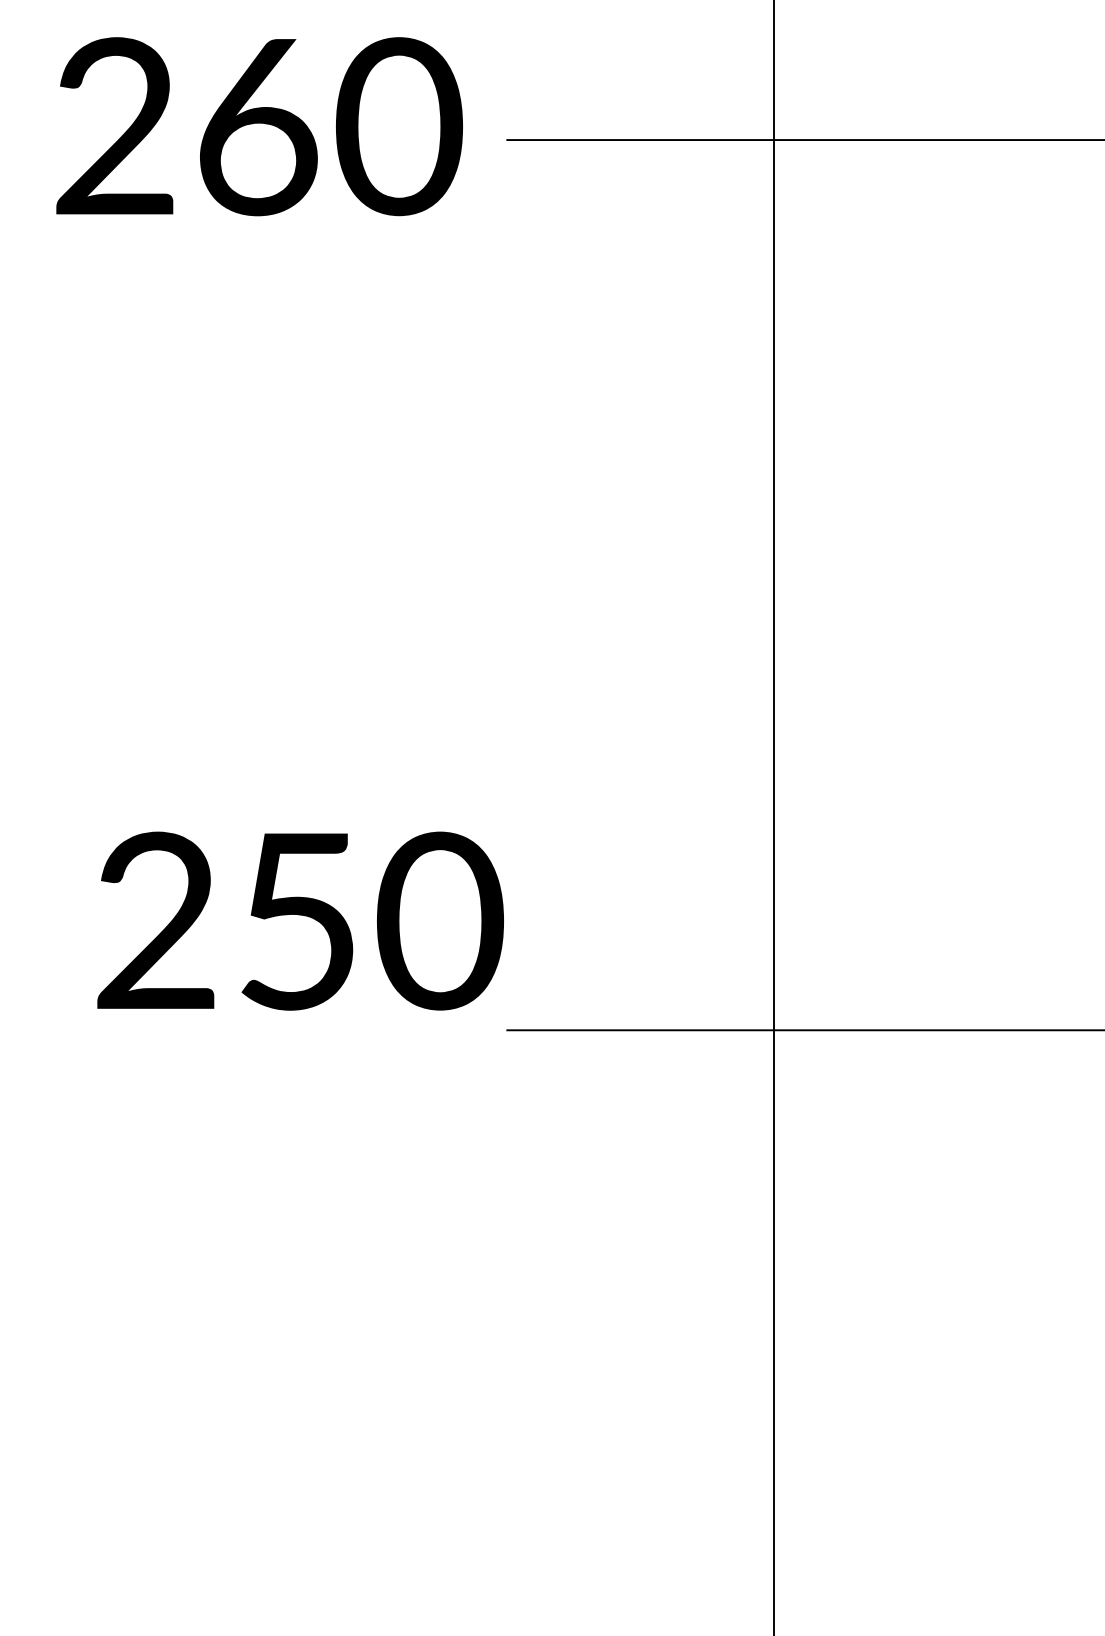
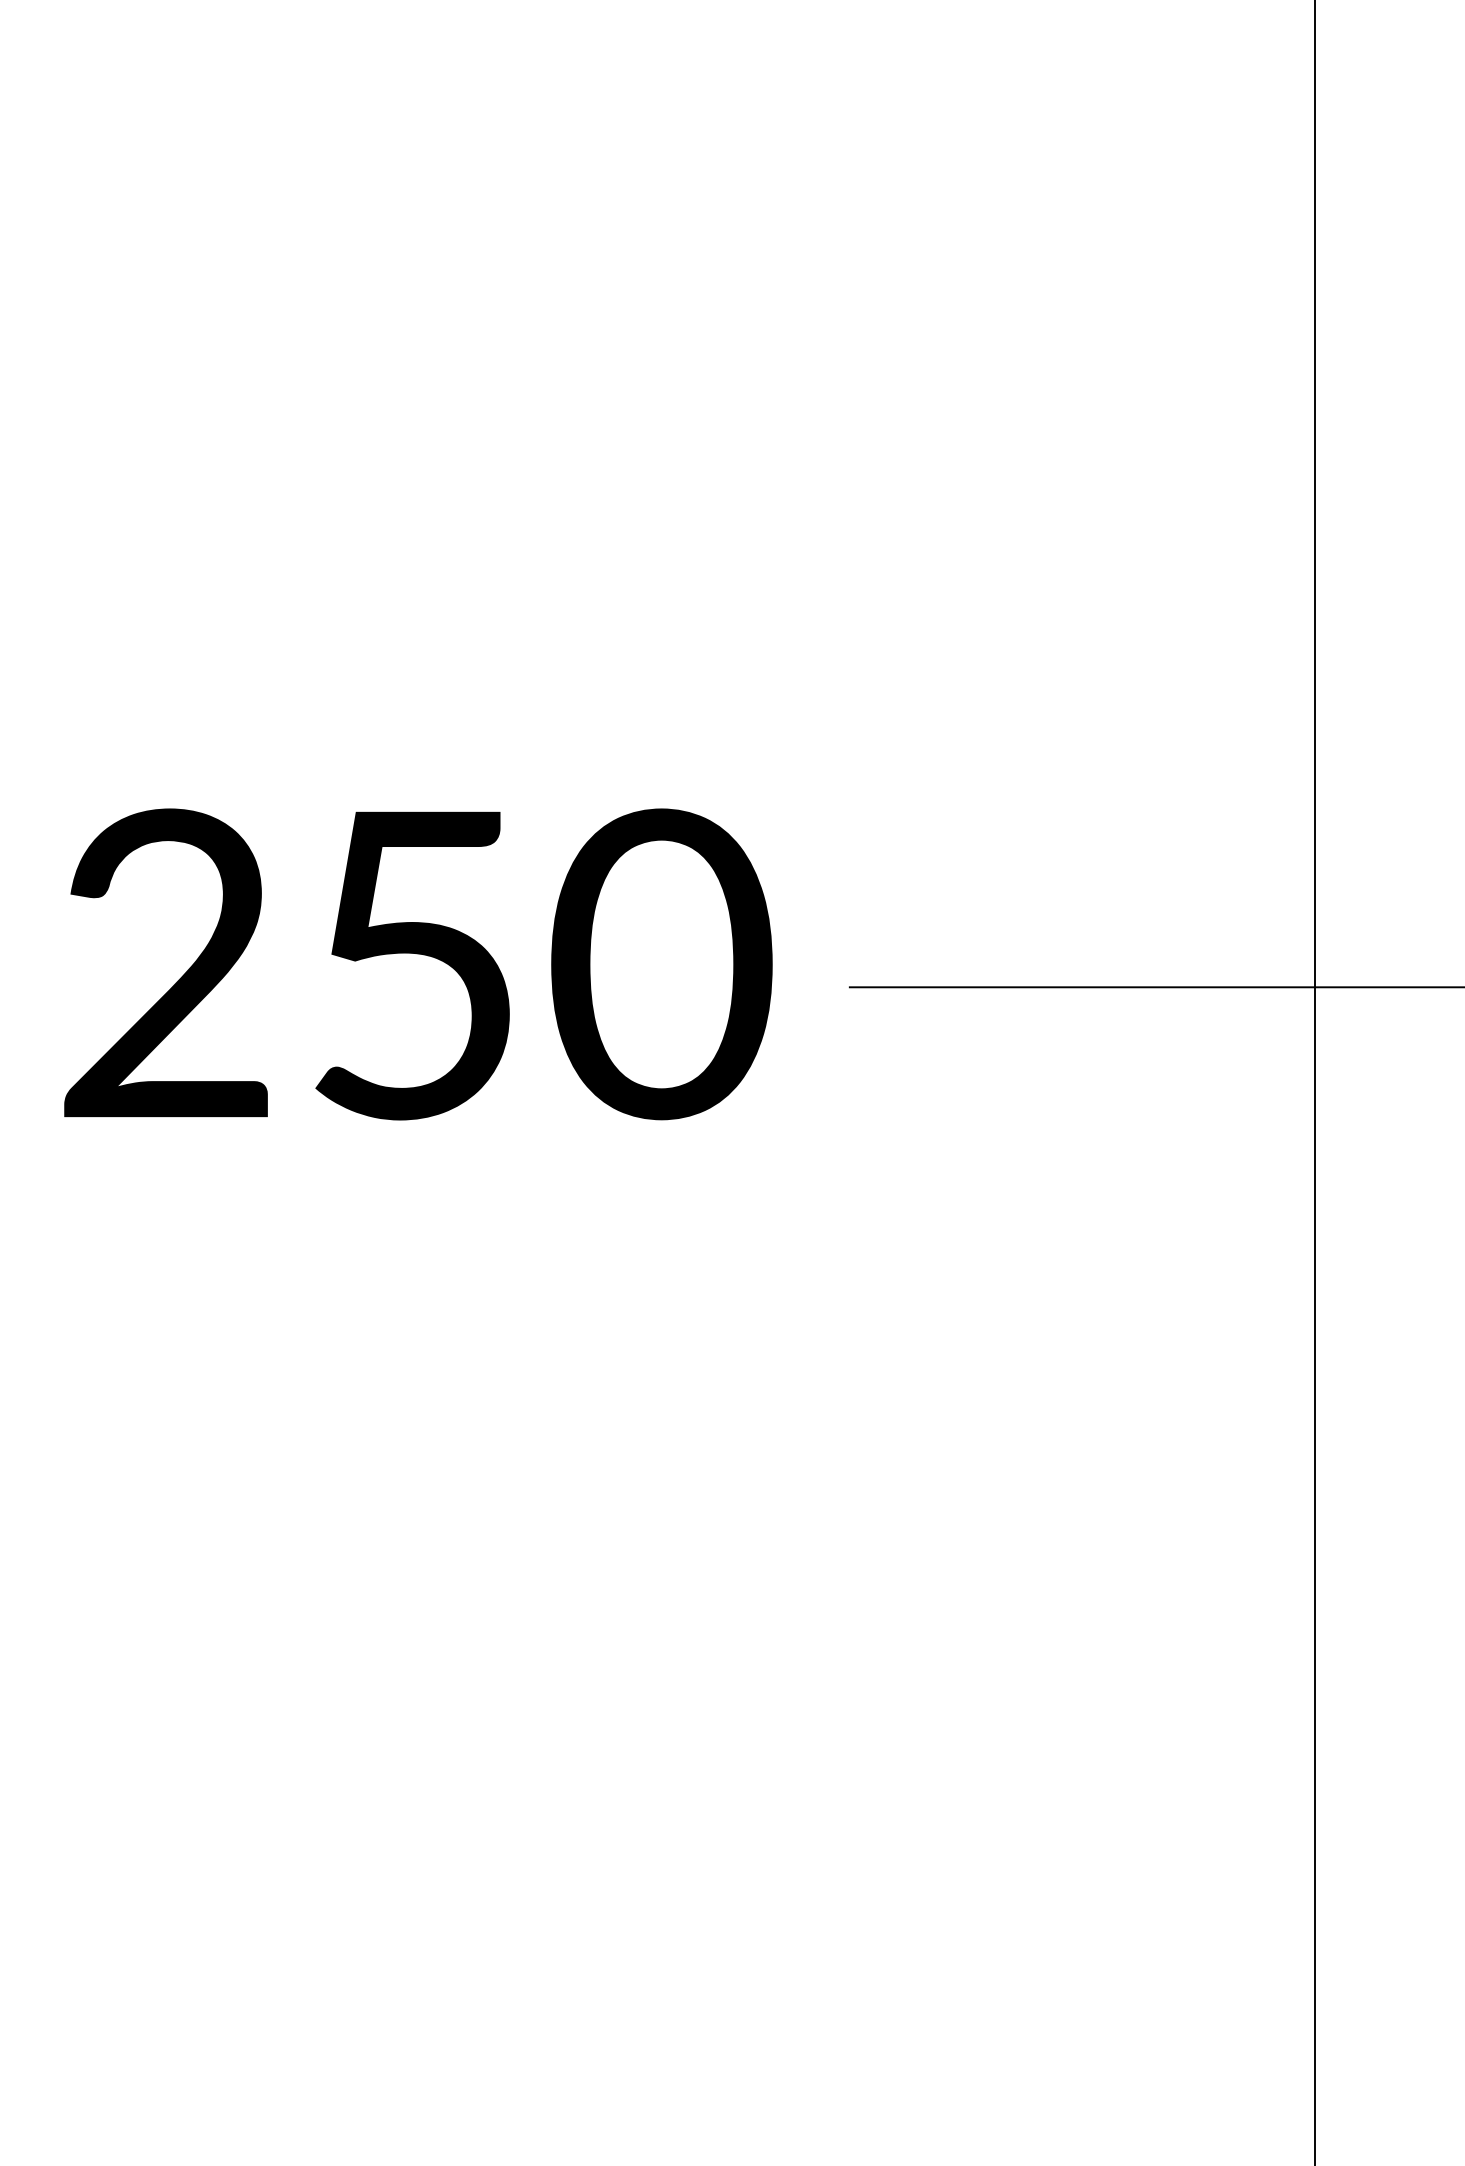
text: (300, 920) -> (418, 963), moved

